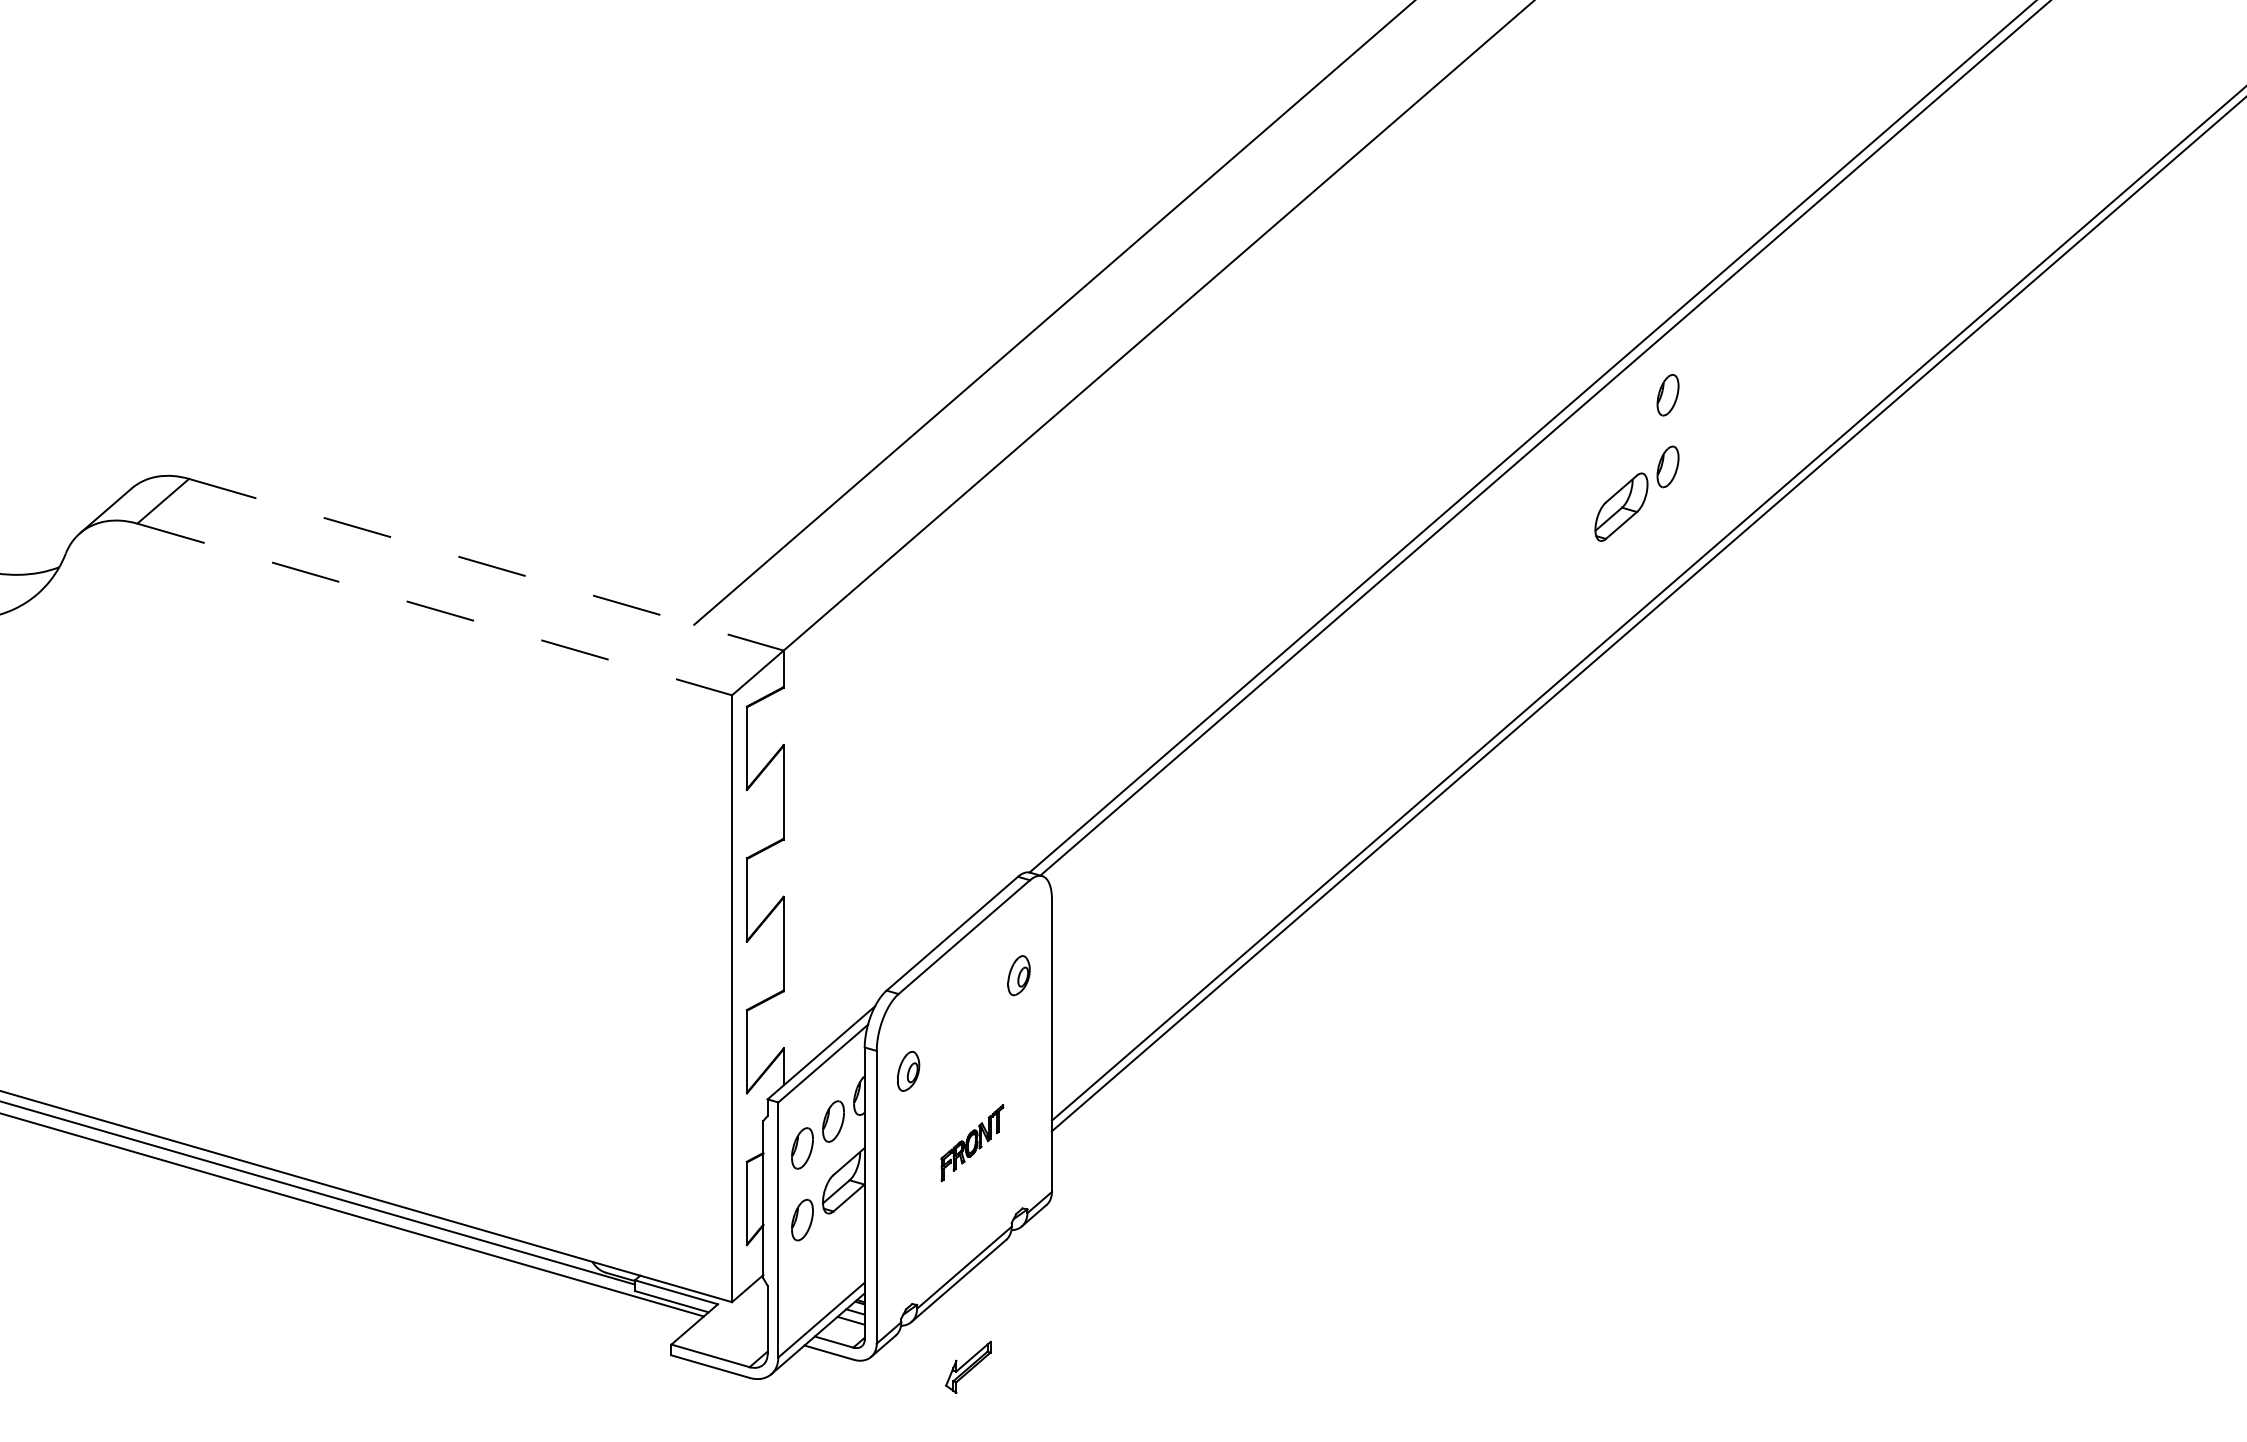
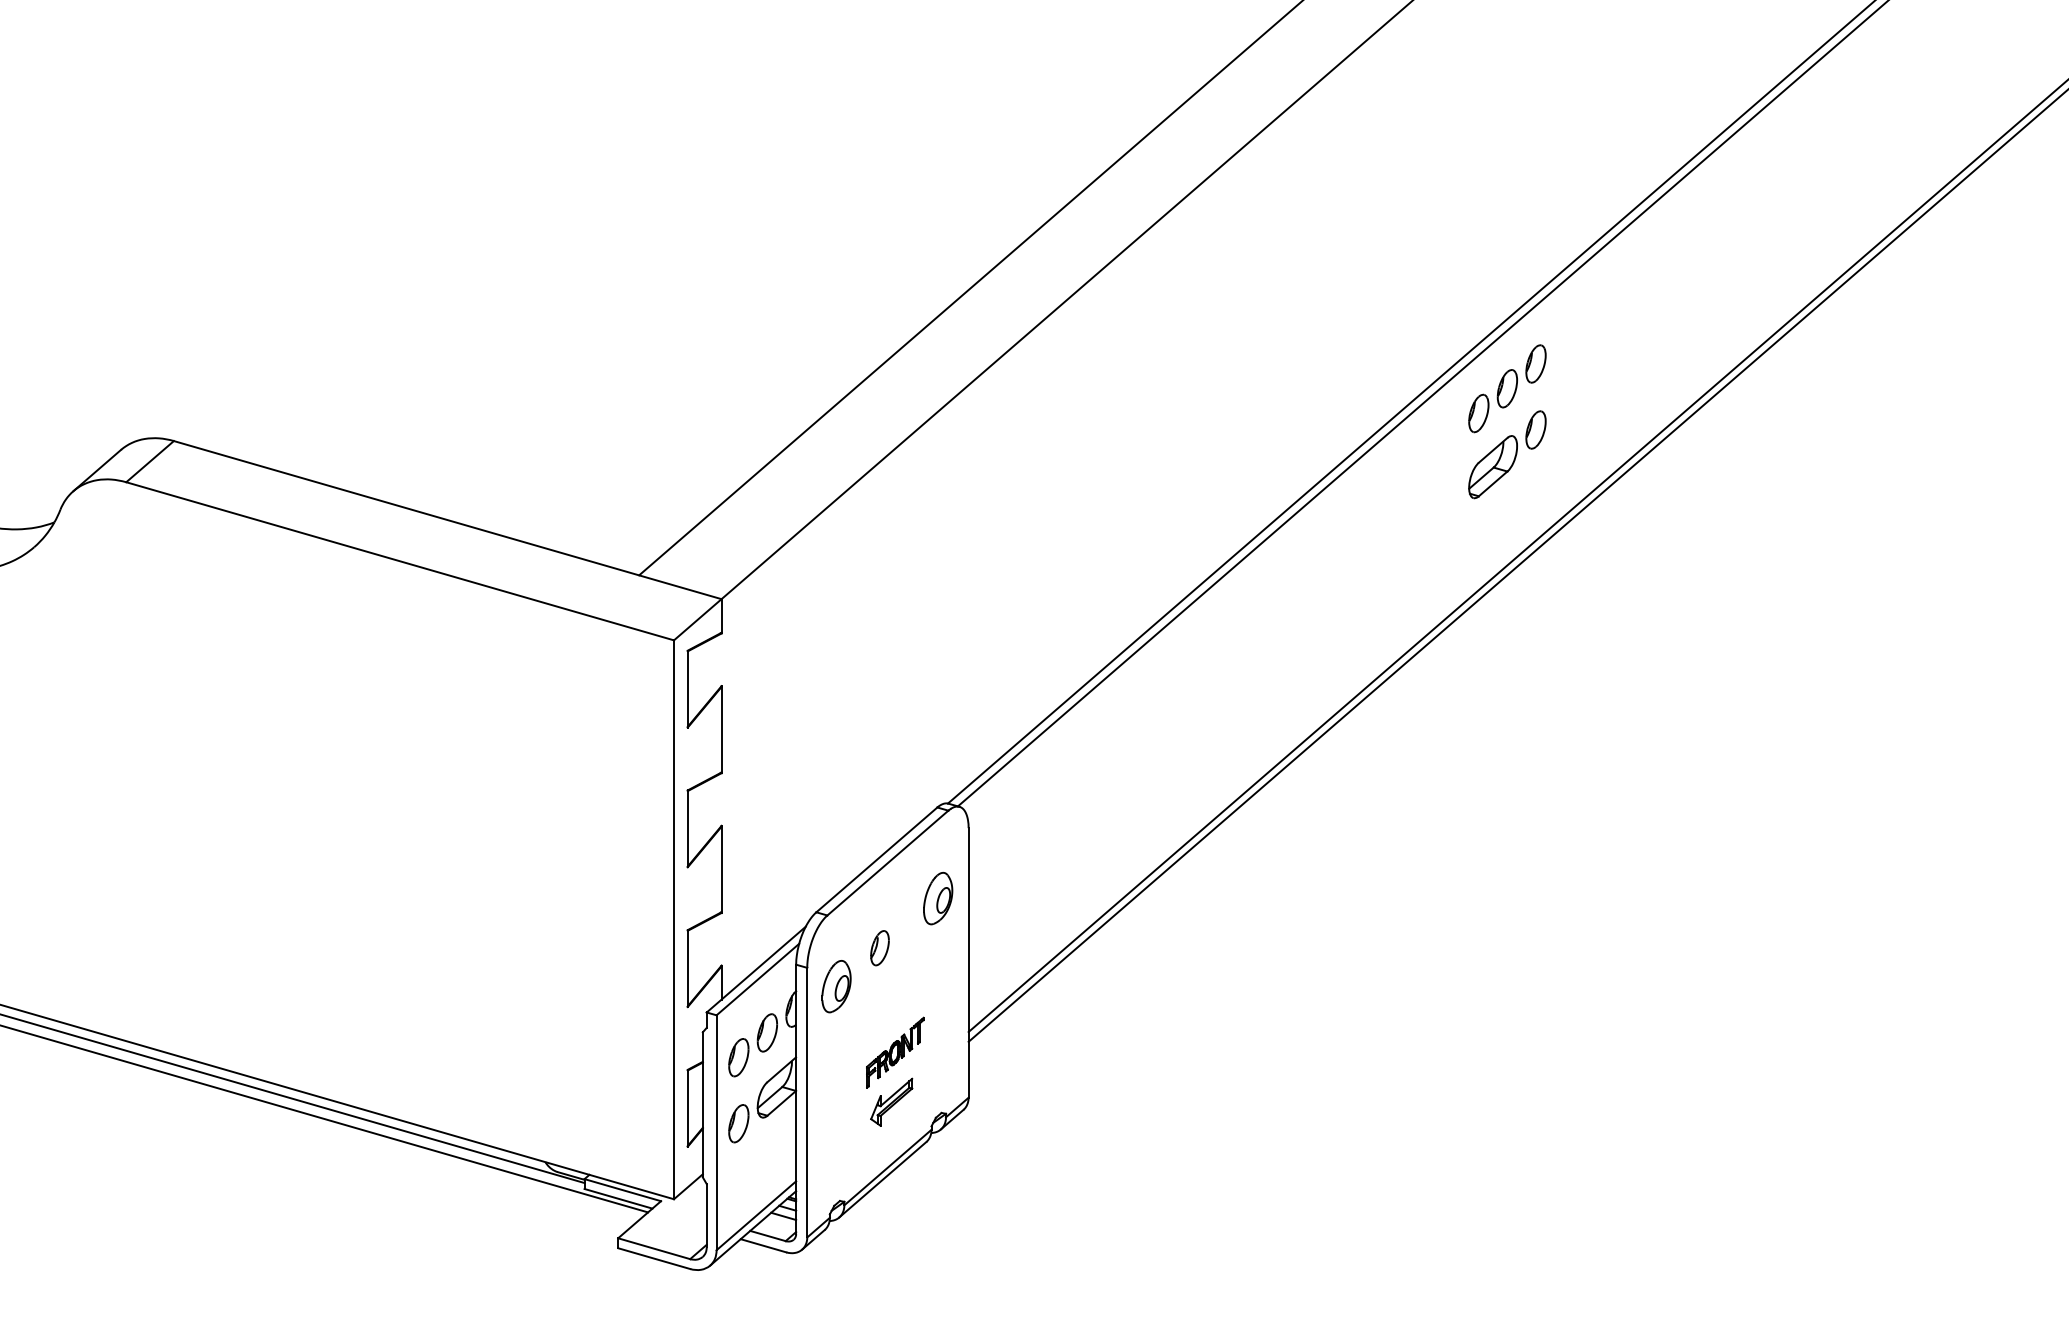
part: (1620, 435) -> (1492, 401), added
line: (487, 565) -> (448, 520), dashed -> solid
line: (435, 609) -> (400, 561), dashed -> solid
part: (1019, 975) -> (938, 898), size x1.43
part: (955, 1029) -> (879, 948), added
part: (908, 1071) -> (836, 986), size x1.43
part: (968, 1366) -> (891, 1101), moved

